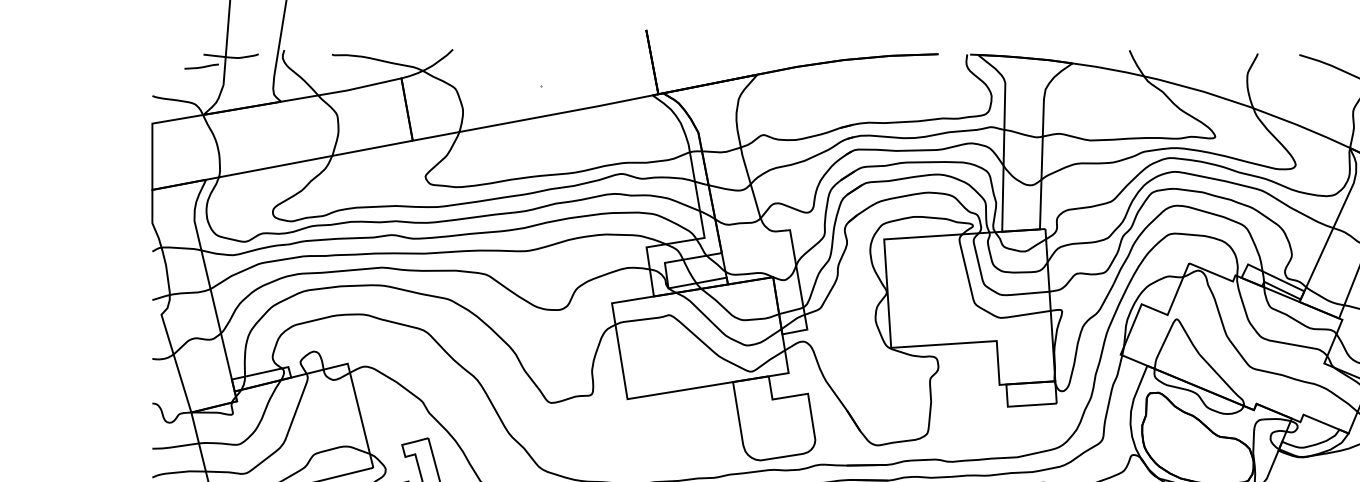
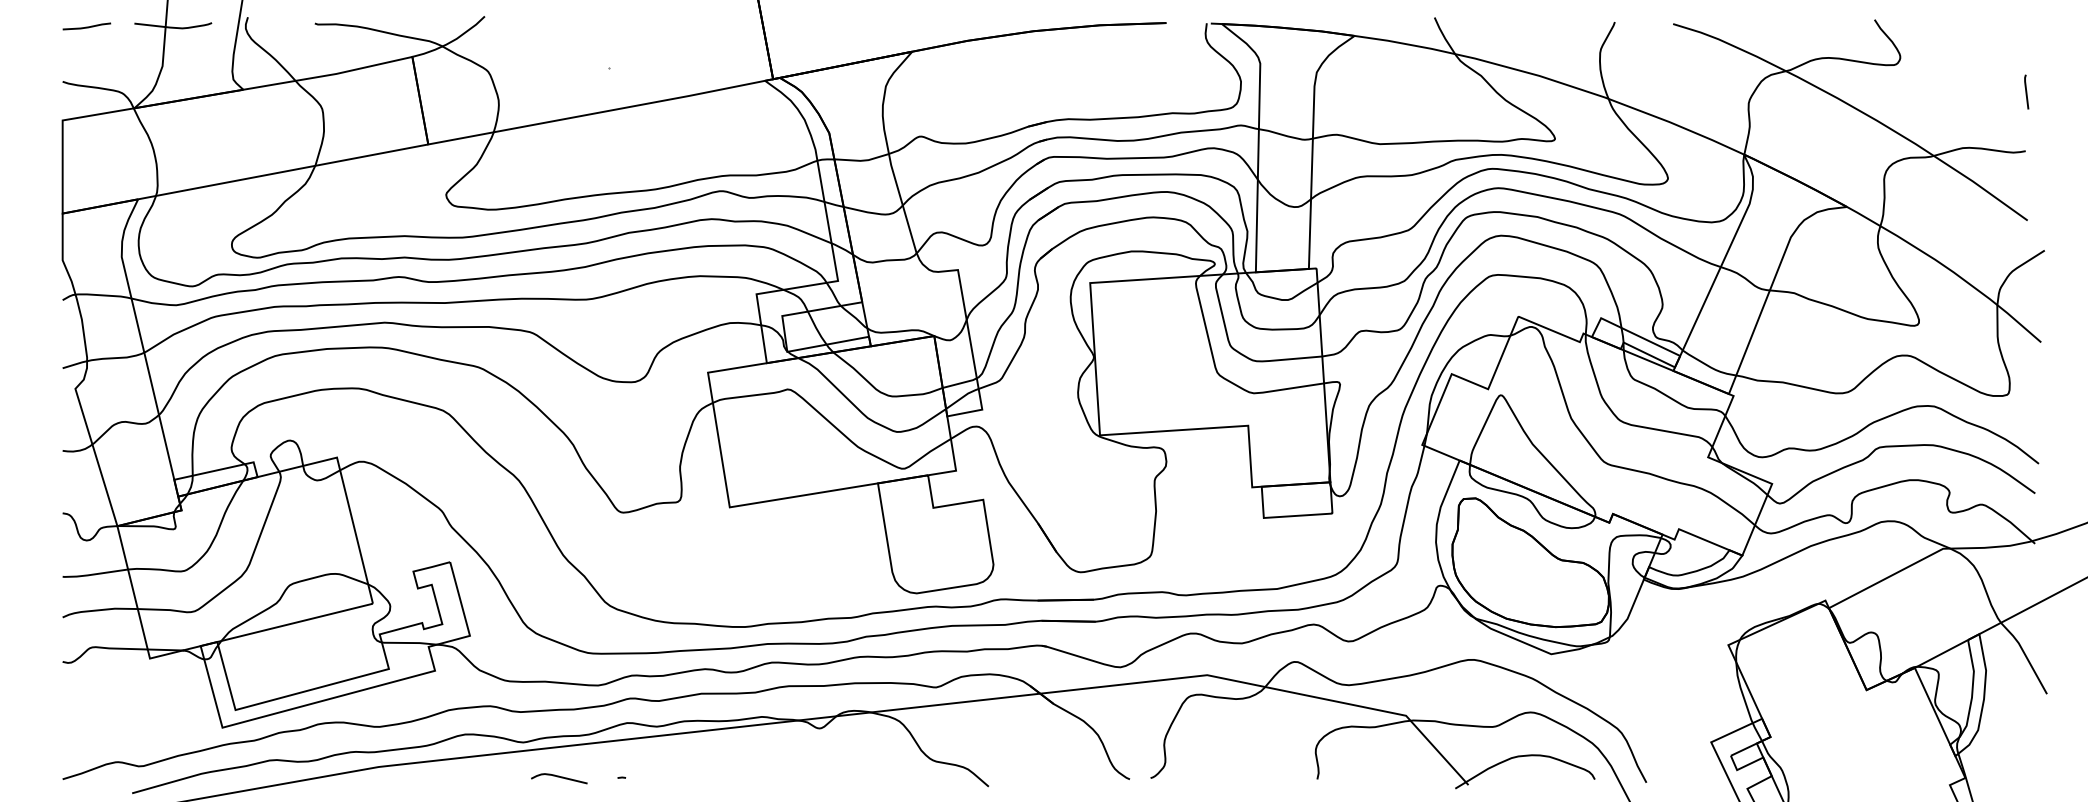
line: (201, 66) -> (86, 26), moved

